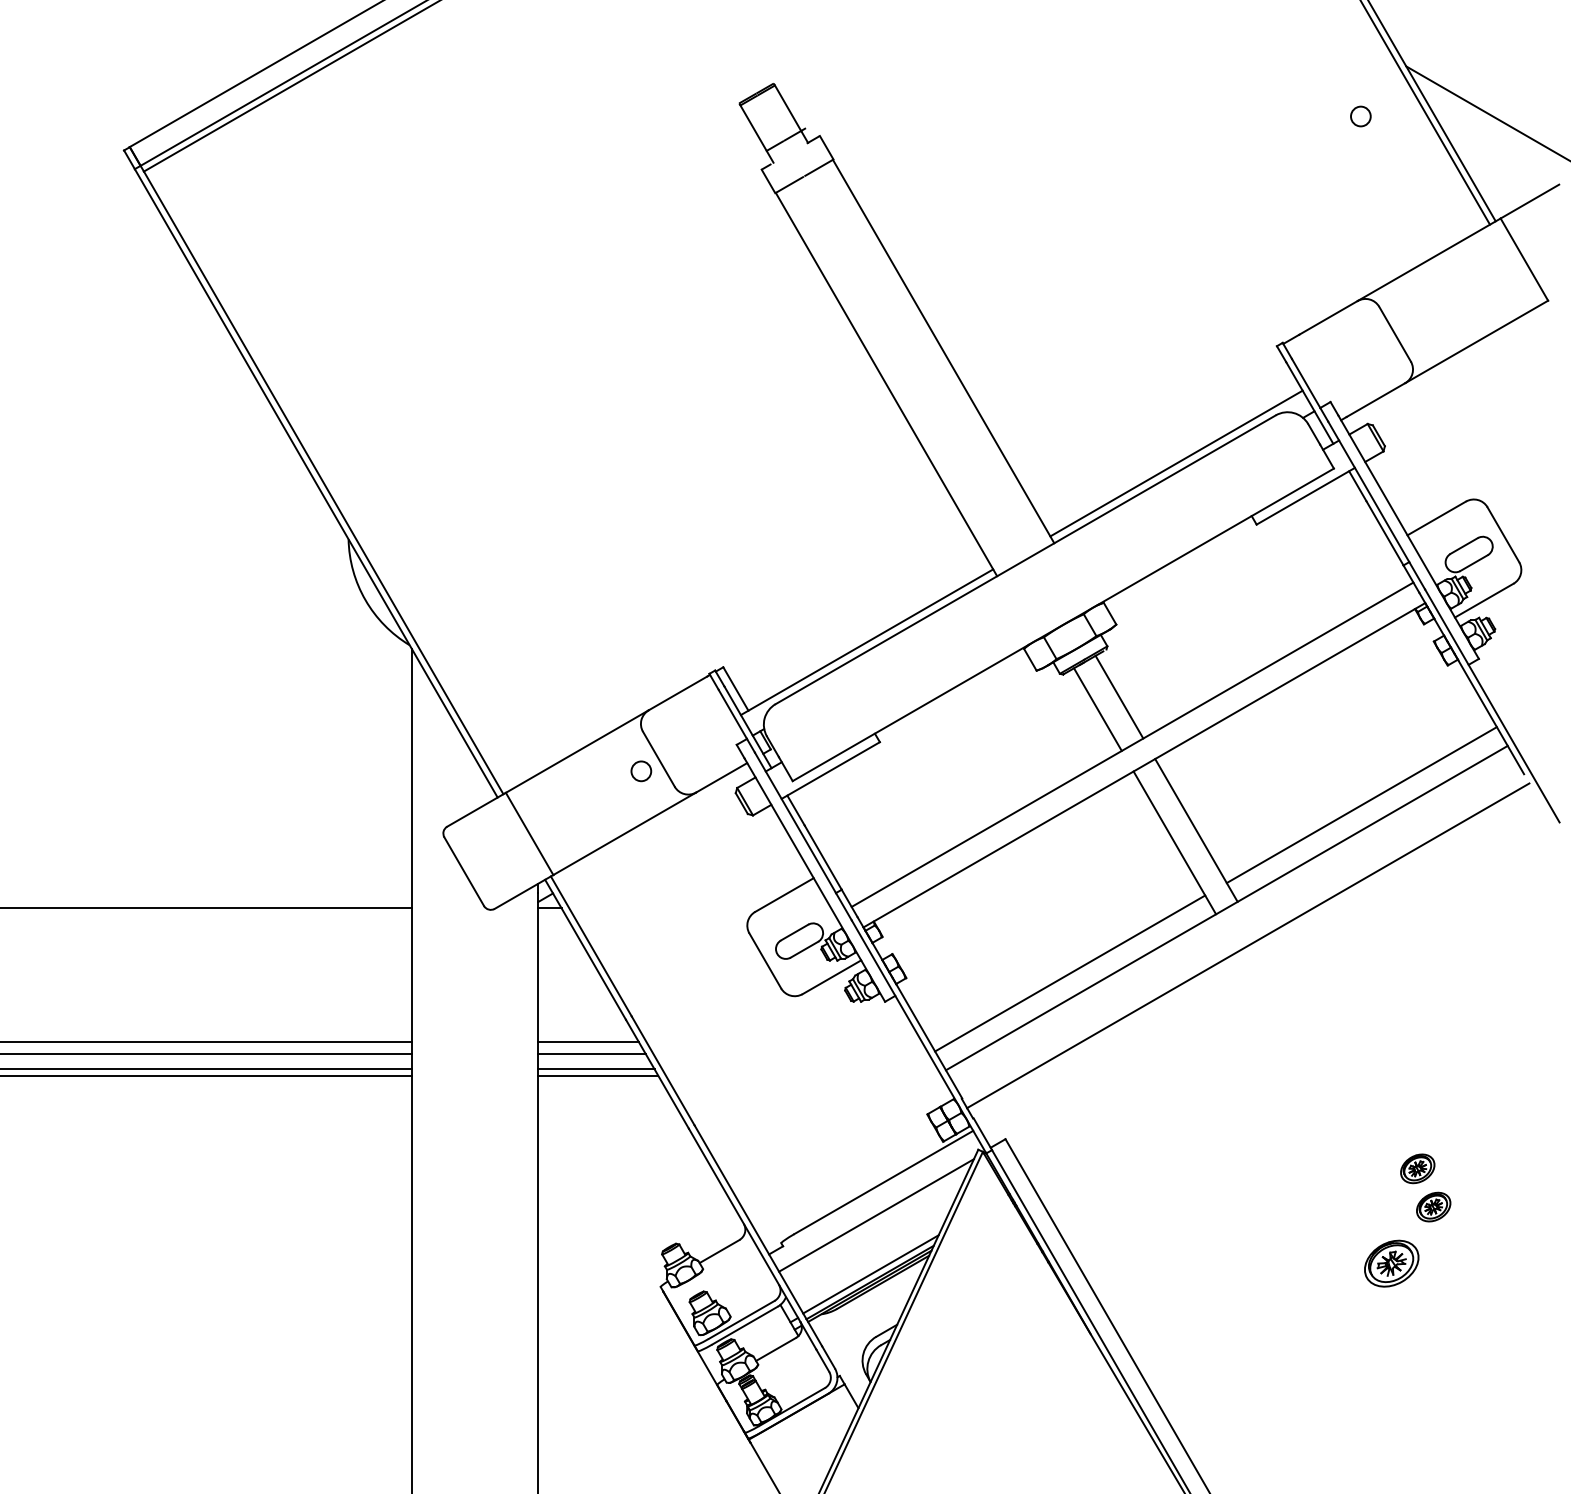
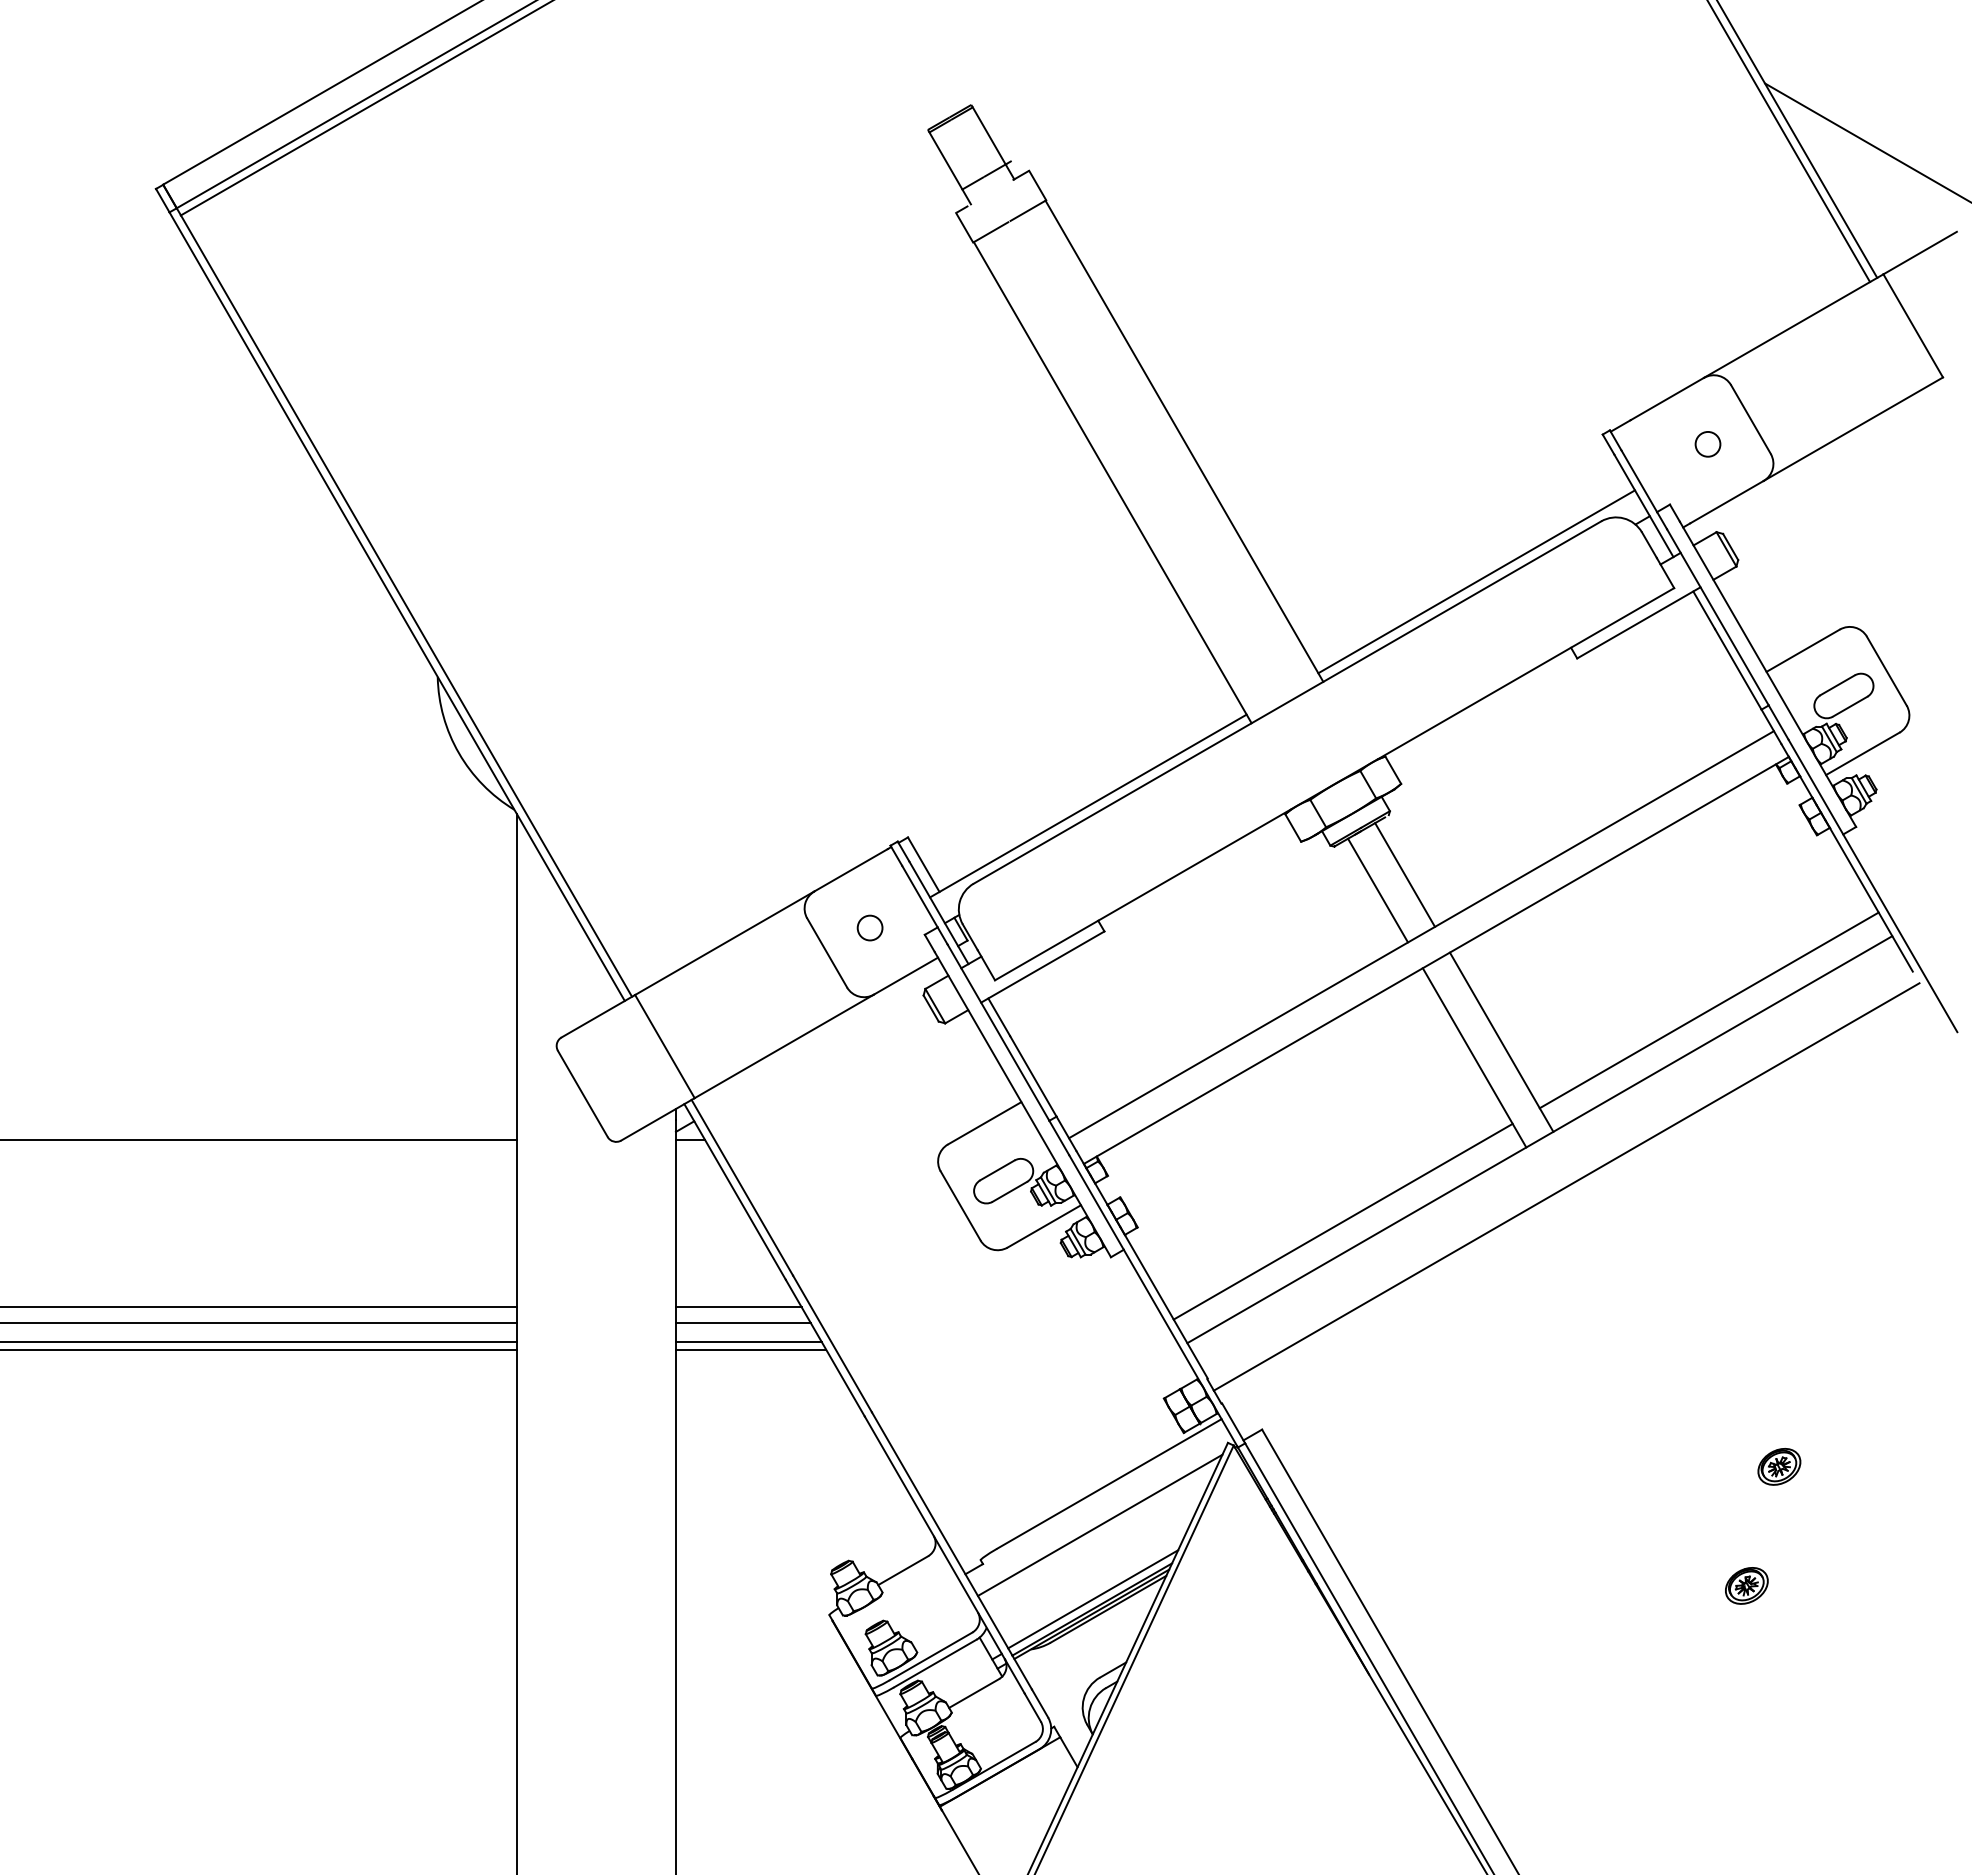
circle: (1360, 116) -> (1707, 444), moved
circle: (640, 770) -> (869, 927), moved
part: (1433, 1206) -> (1799, 1514), removed
part: (1391, 1263) -> (1746, 1585), size x0.62

